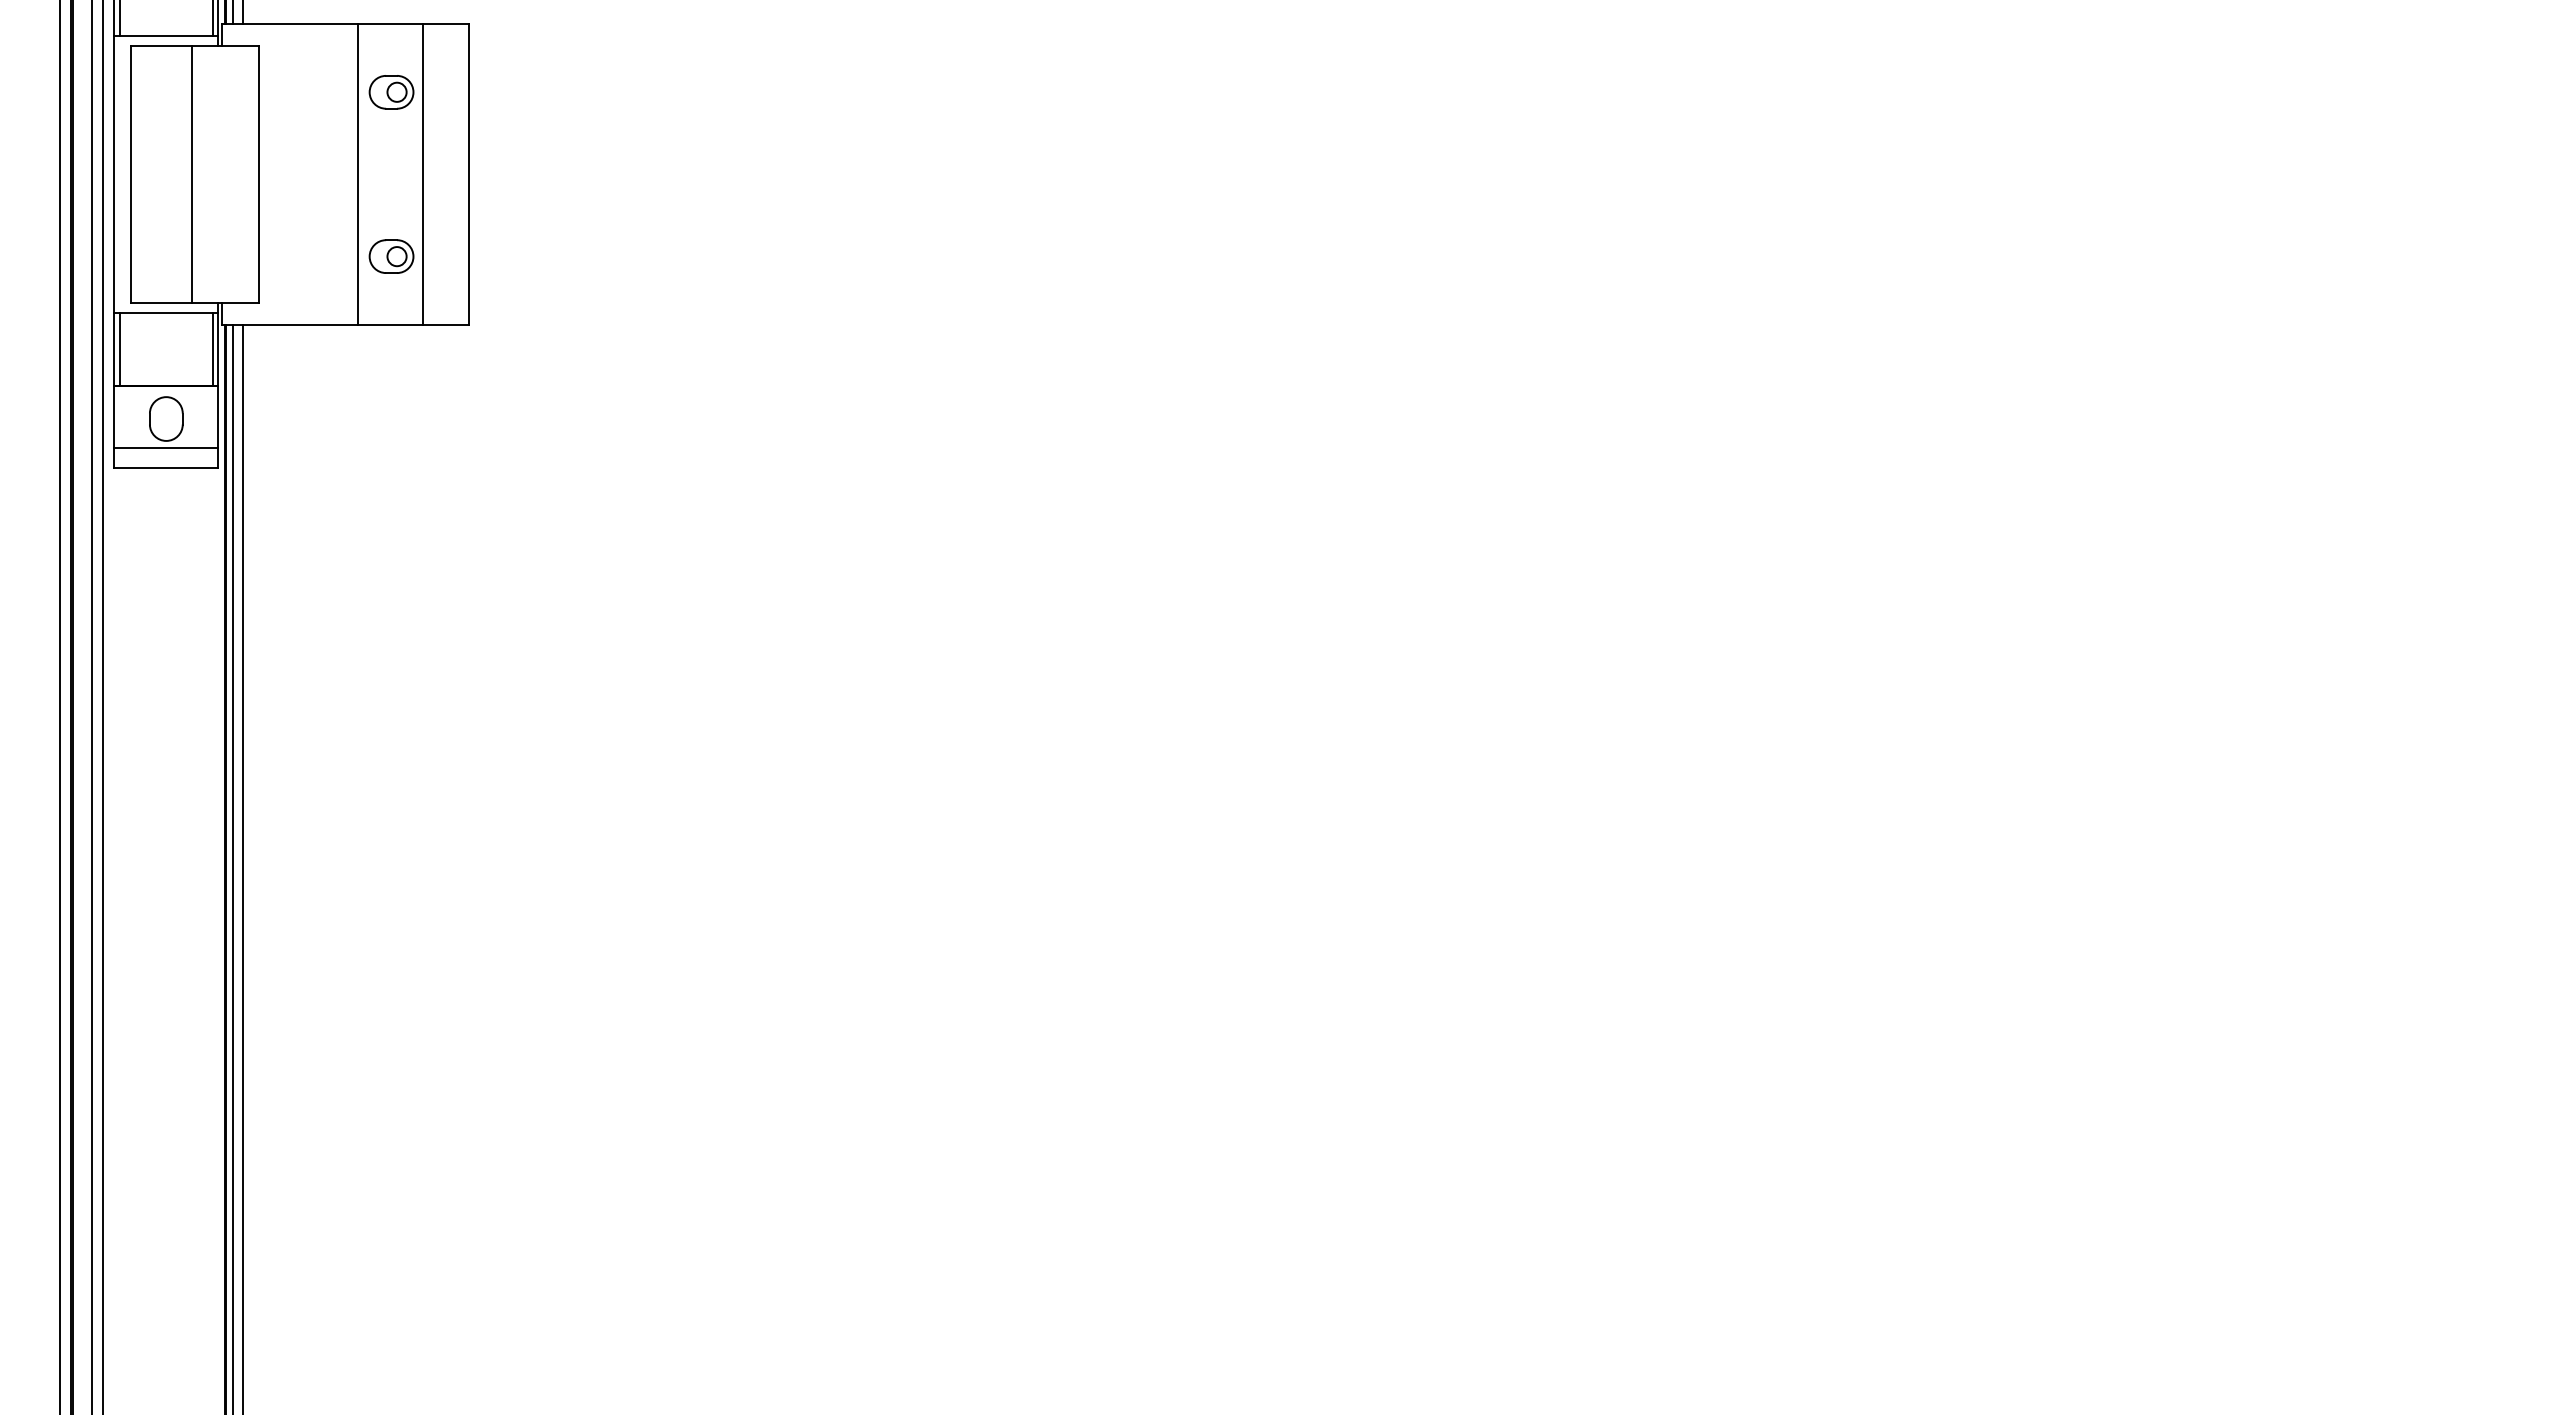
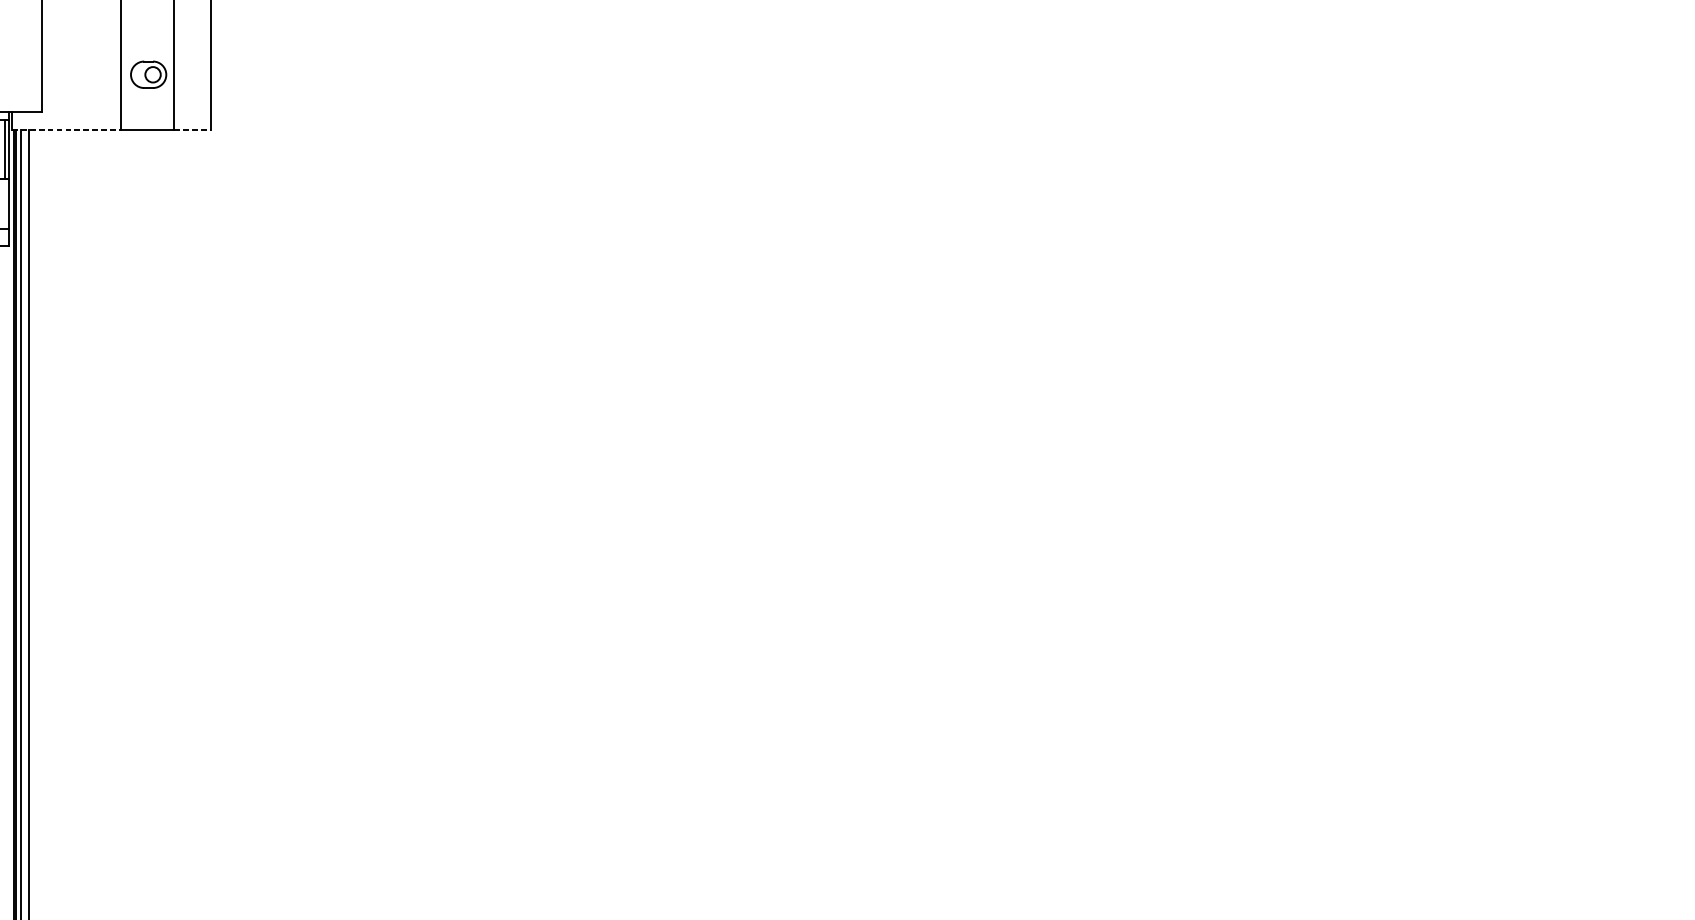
line: (290, 325) -> (67, 130), solid -> dashed
line: (445, 325) -> (192, 130), solid -> dashed

